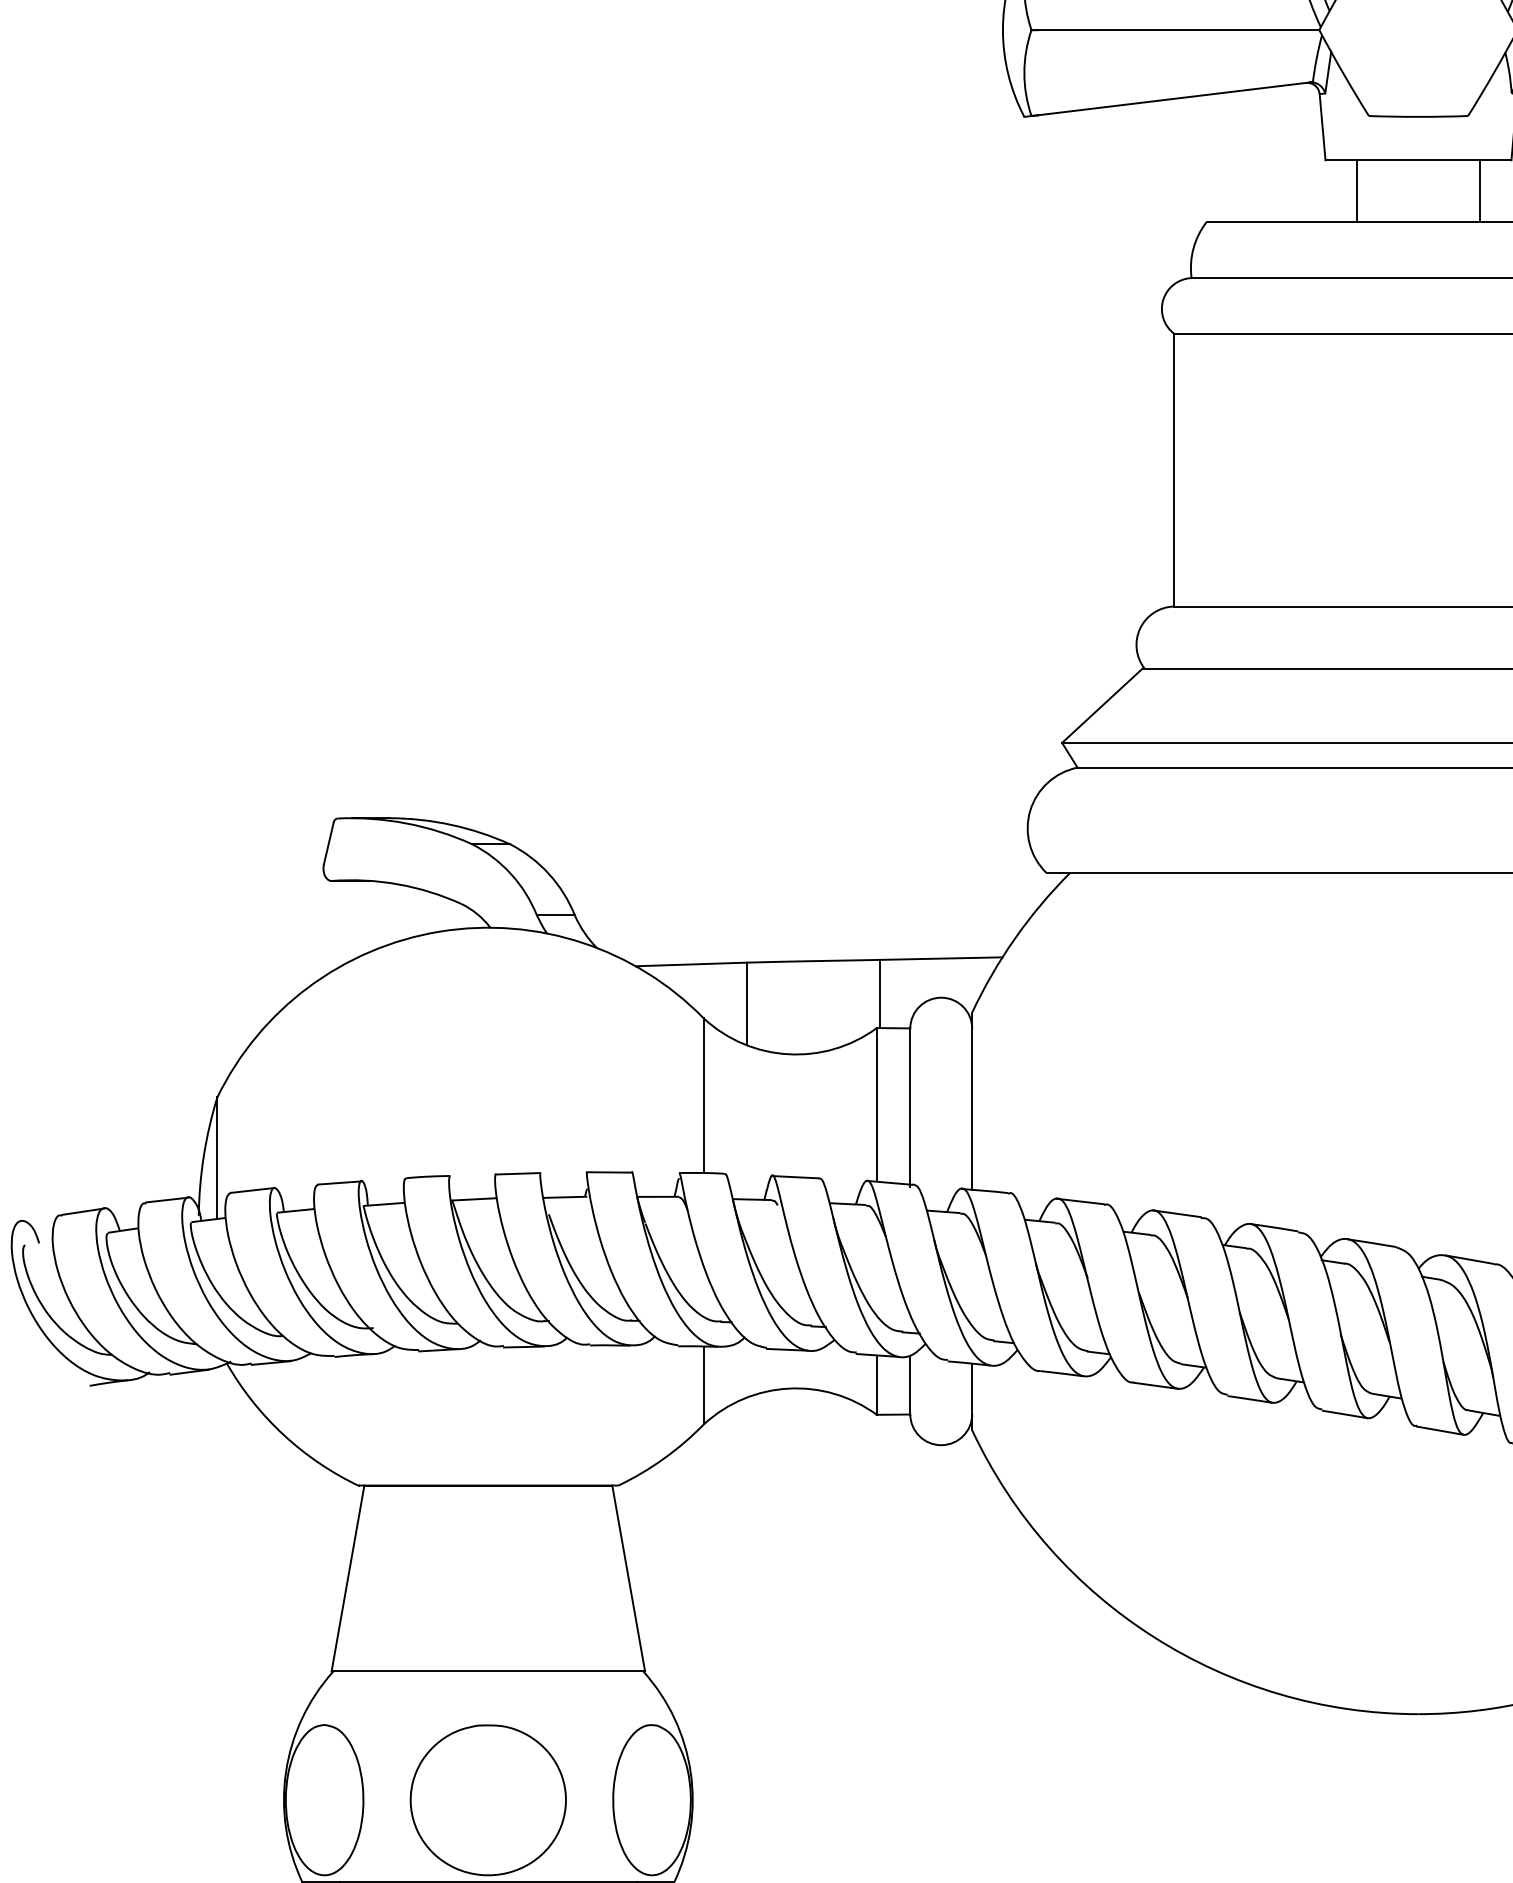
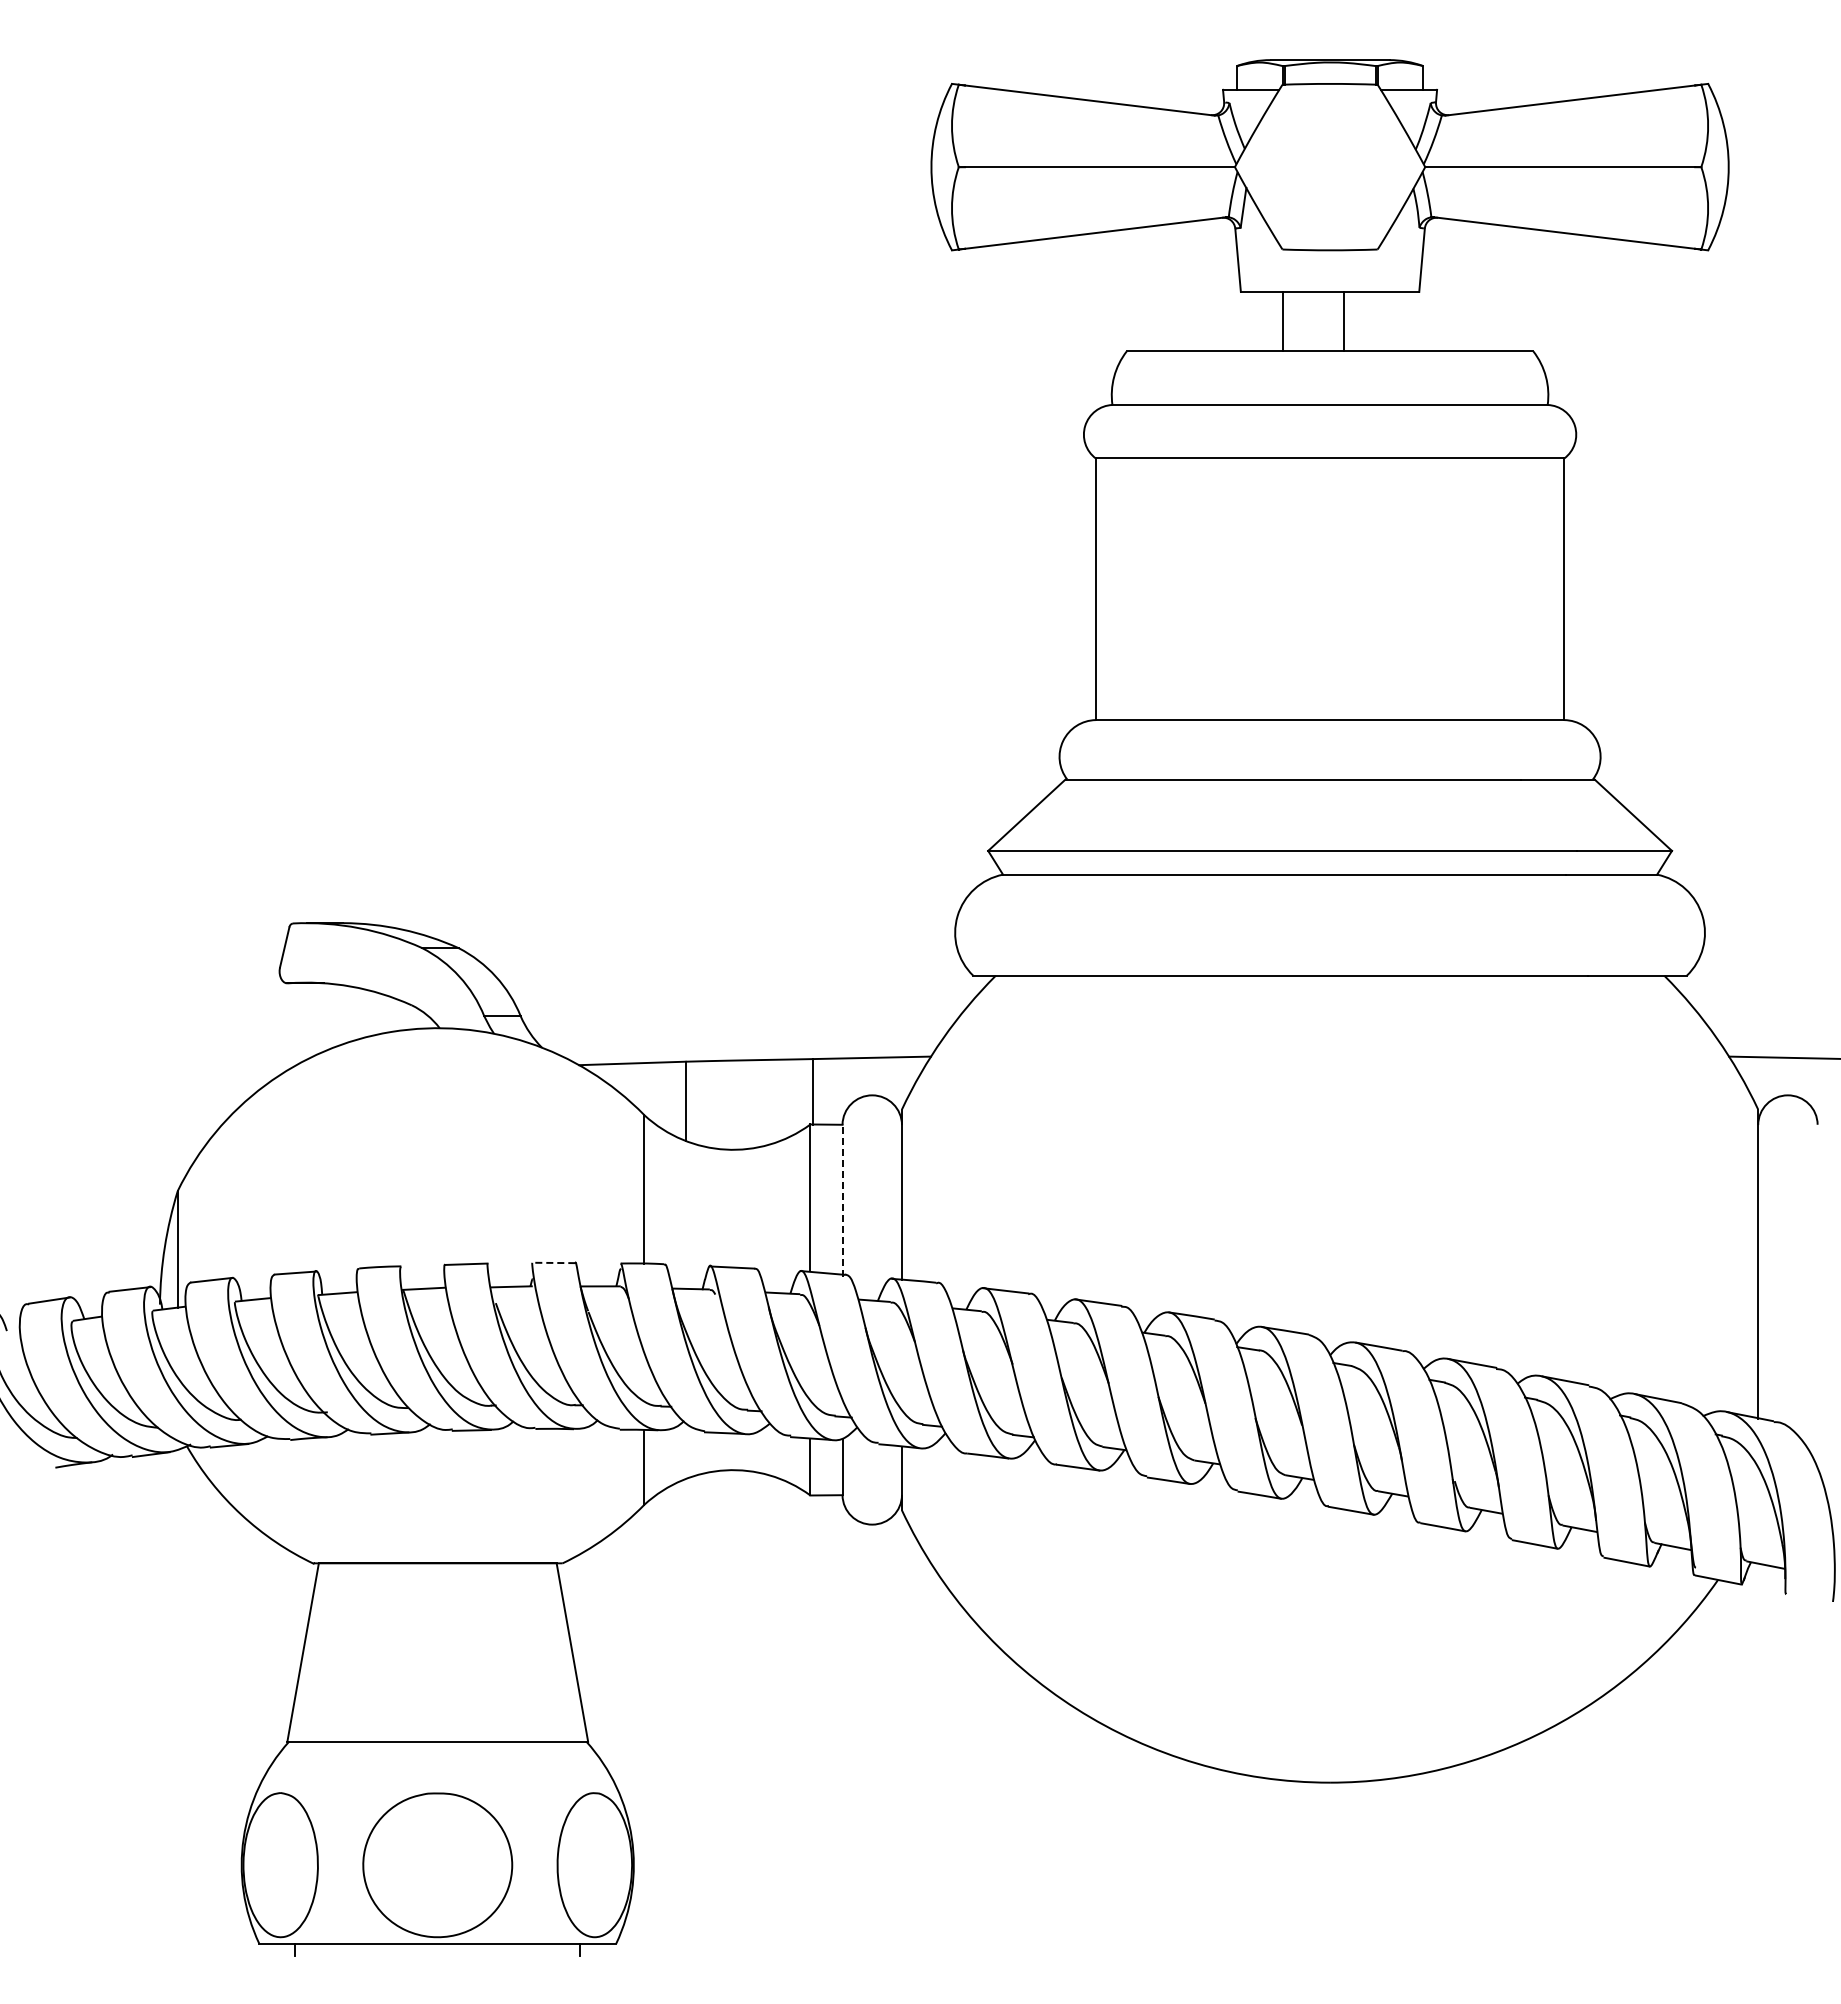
line: (1356, 191) -> (1343, 321), moved
line: (1480, 191) -> (1282, 321), moved
line: (910, 1107) -> (842, 1200), solid -> dashed
line: (608, 1171) -> (553, 1262), solid -> dashed

